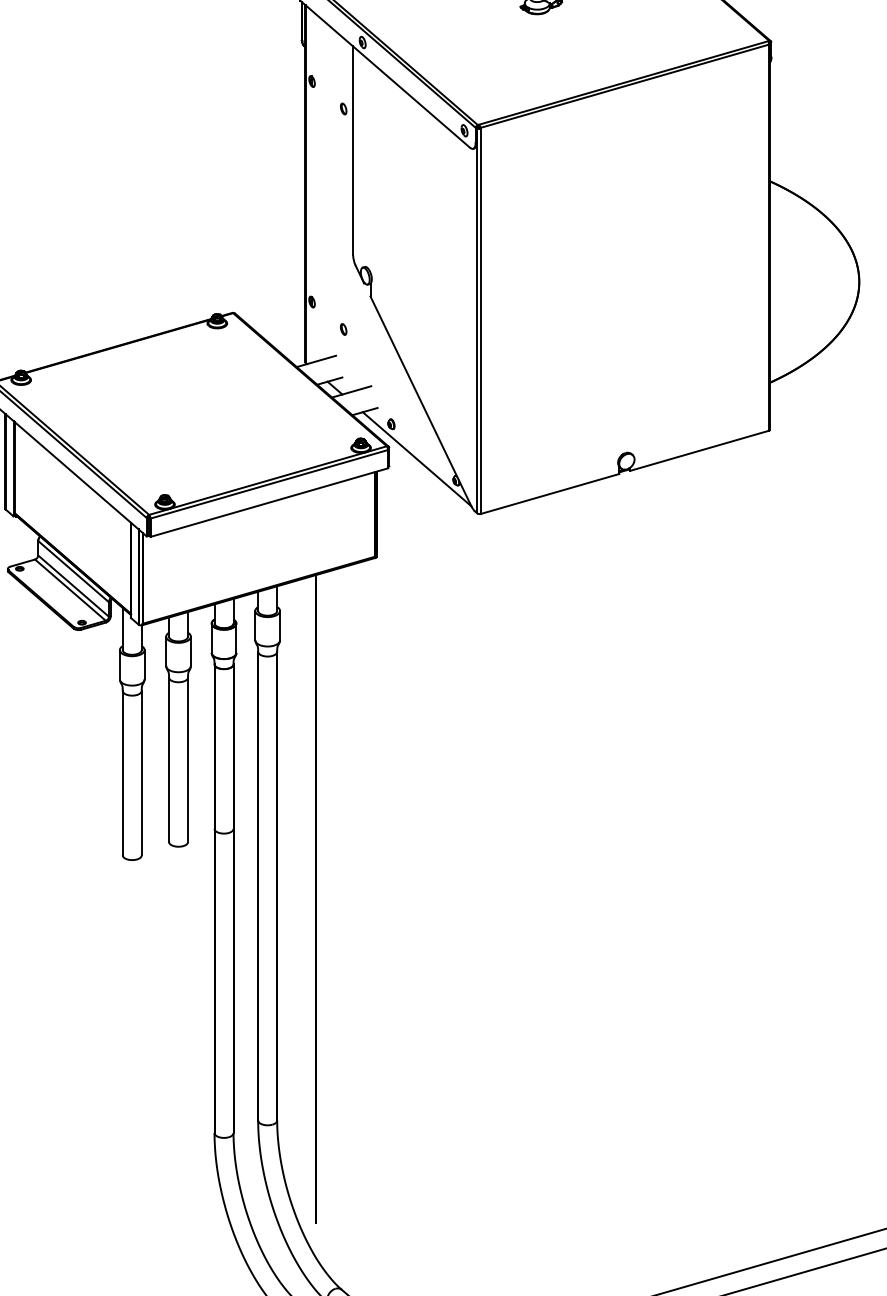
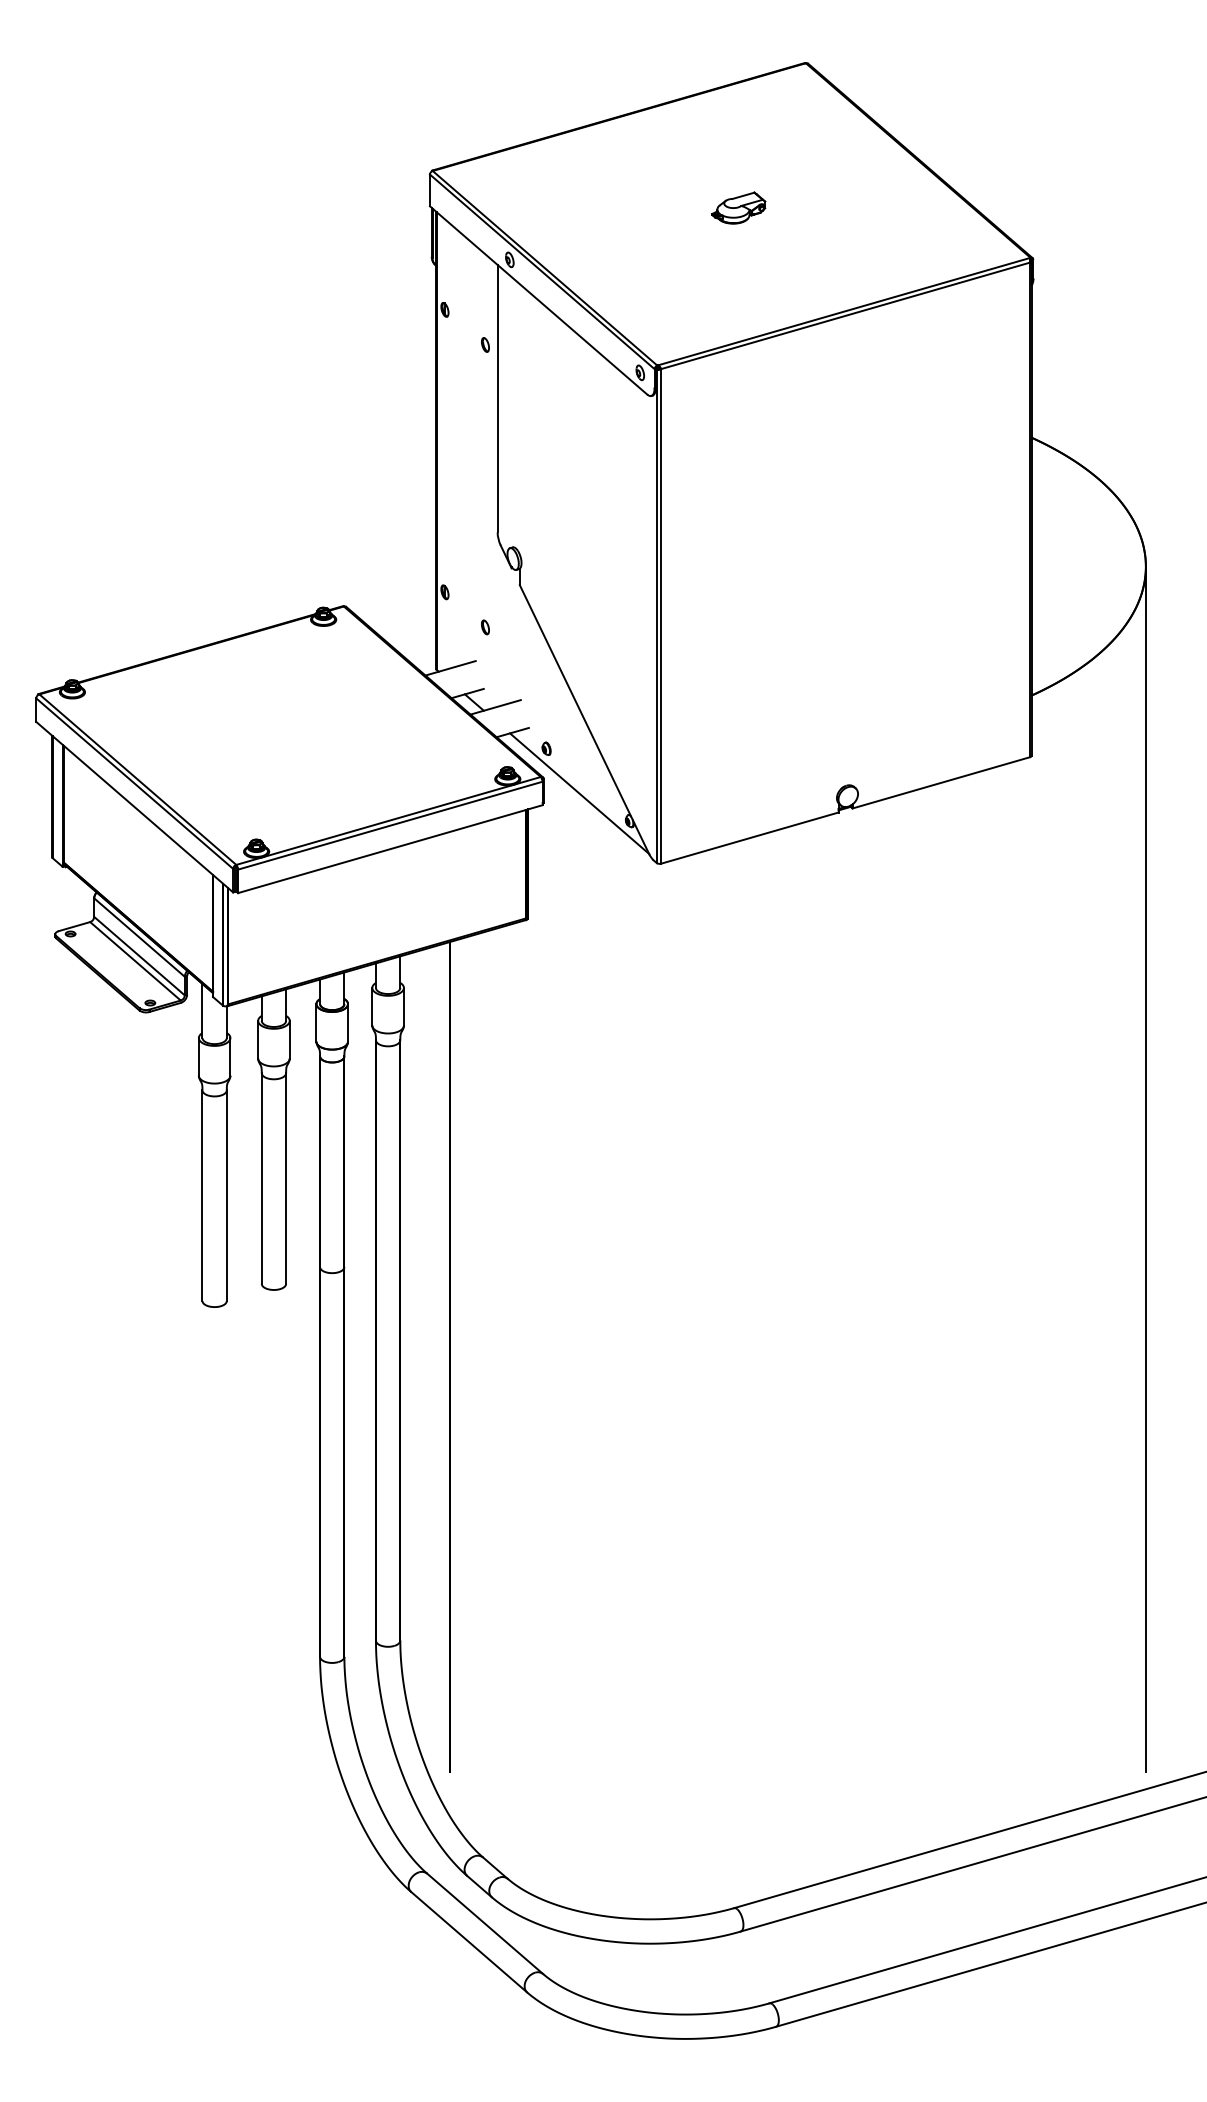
line: (858, 751) -> (1145, 1168), added

